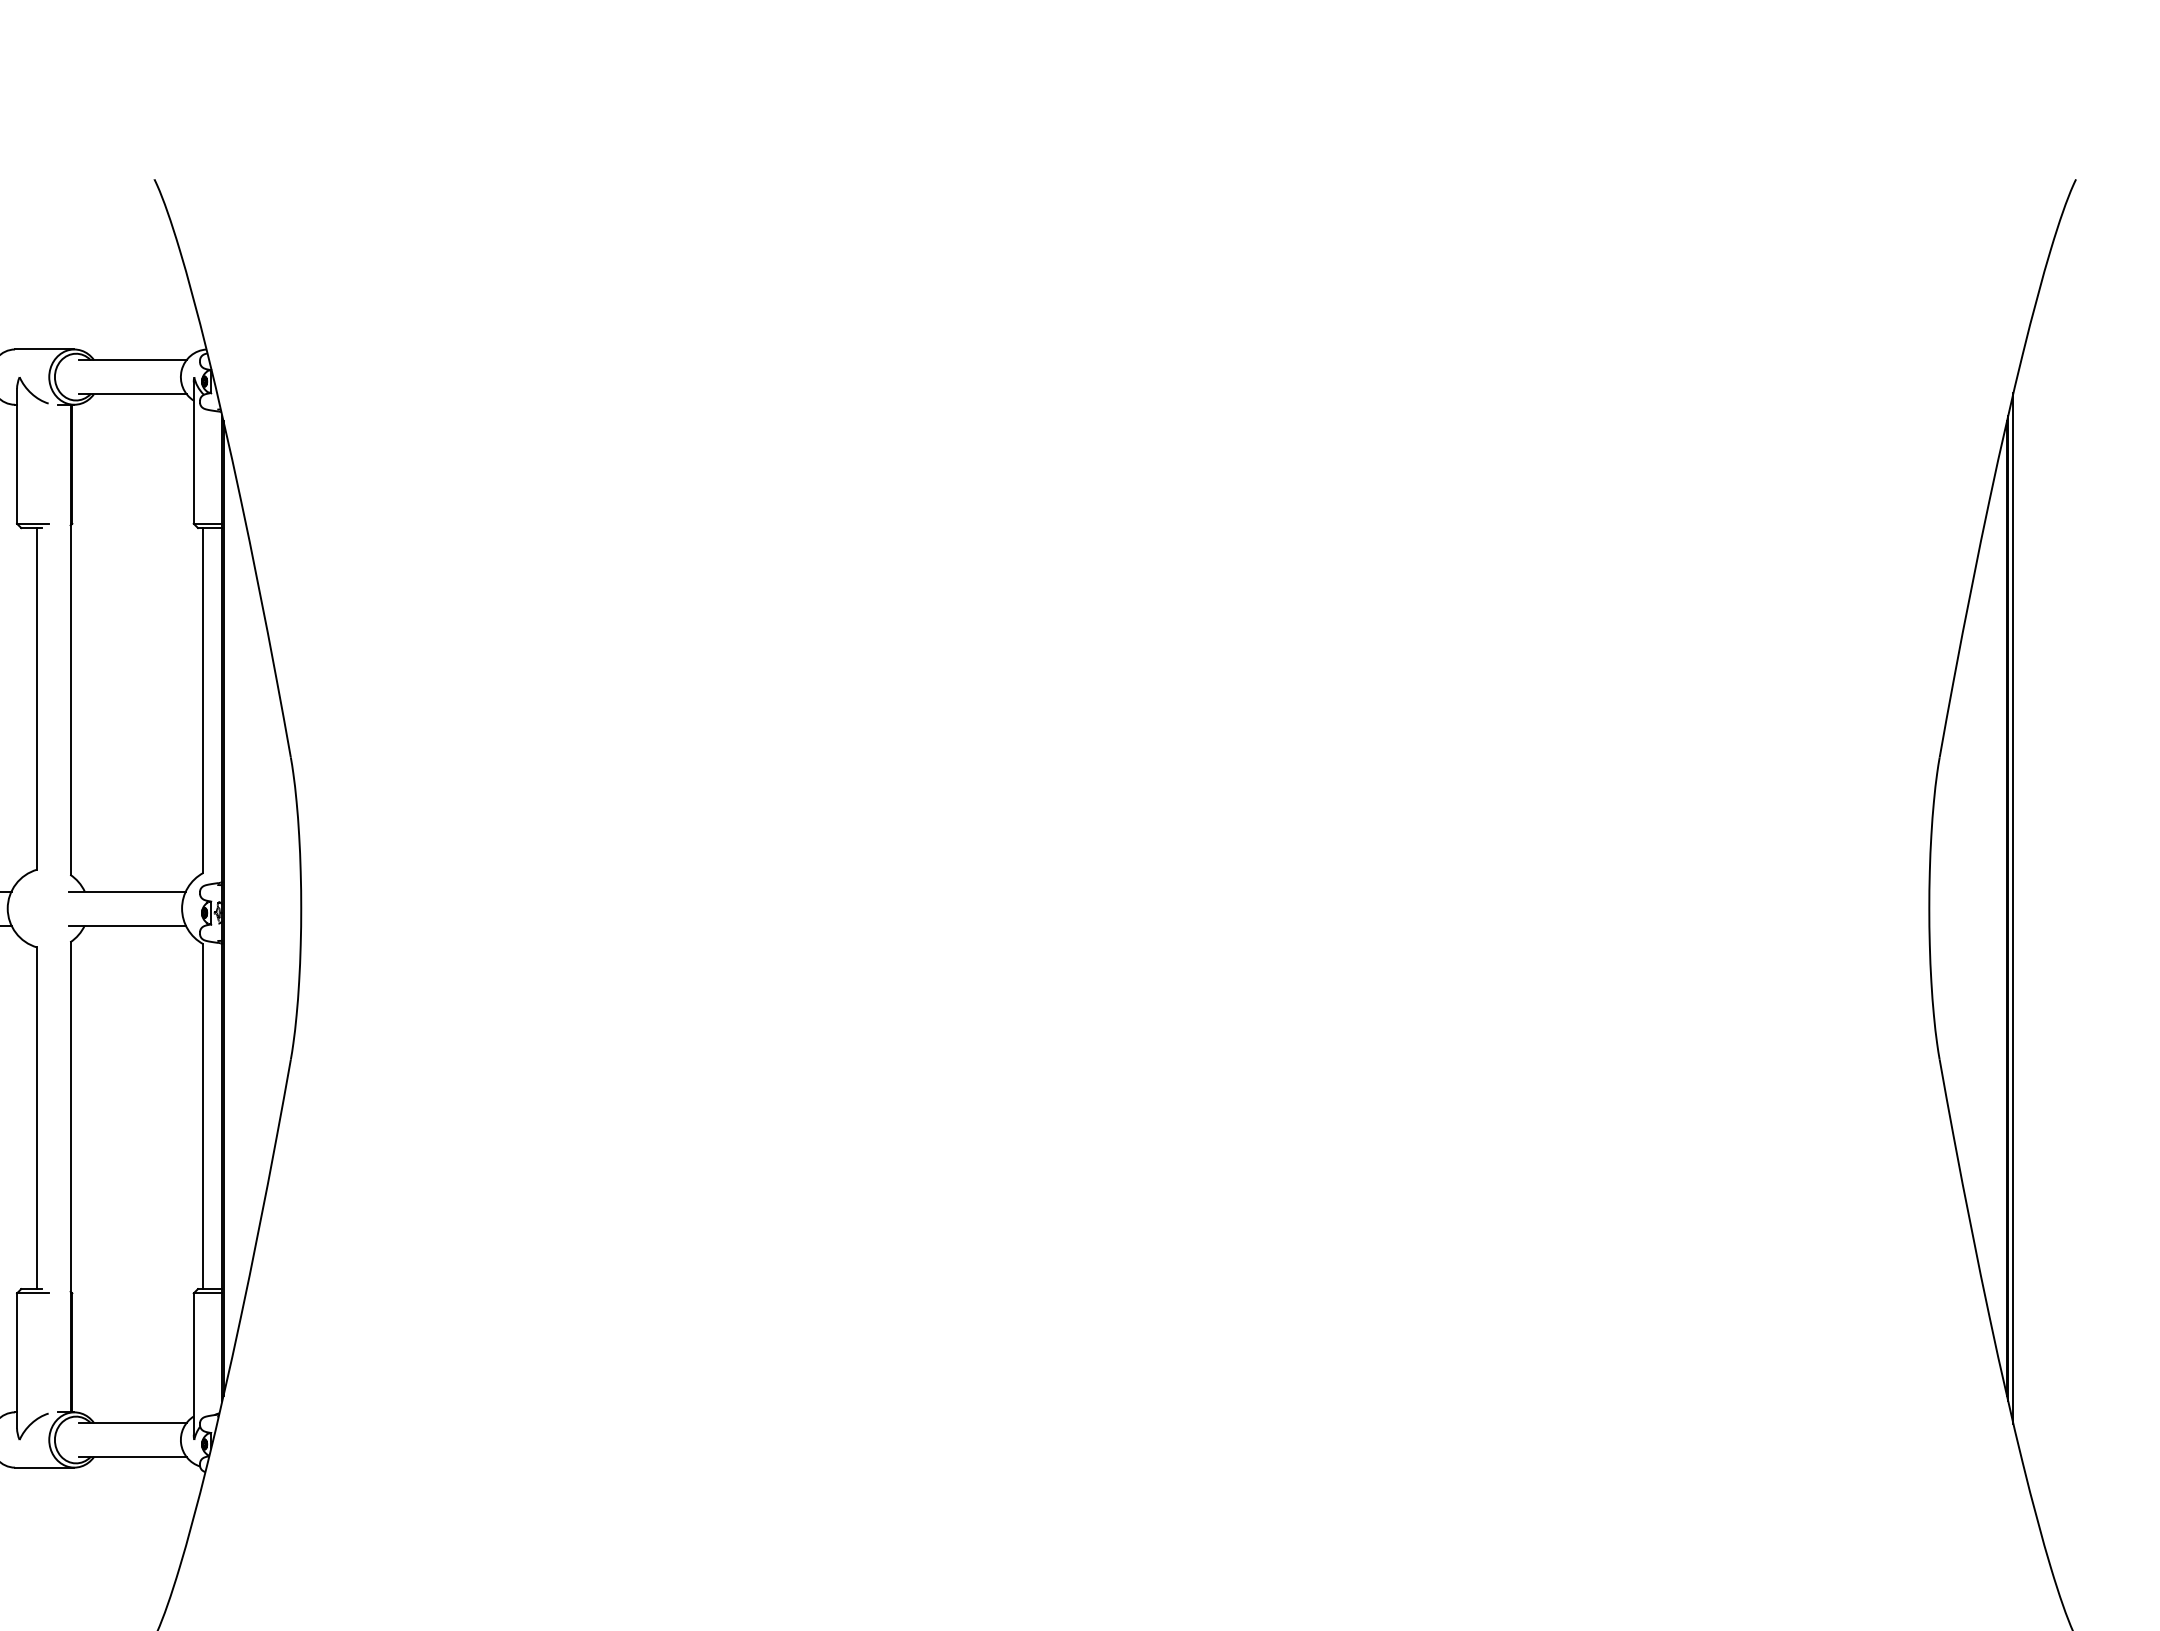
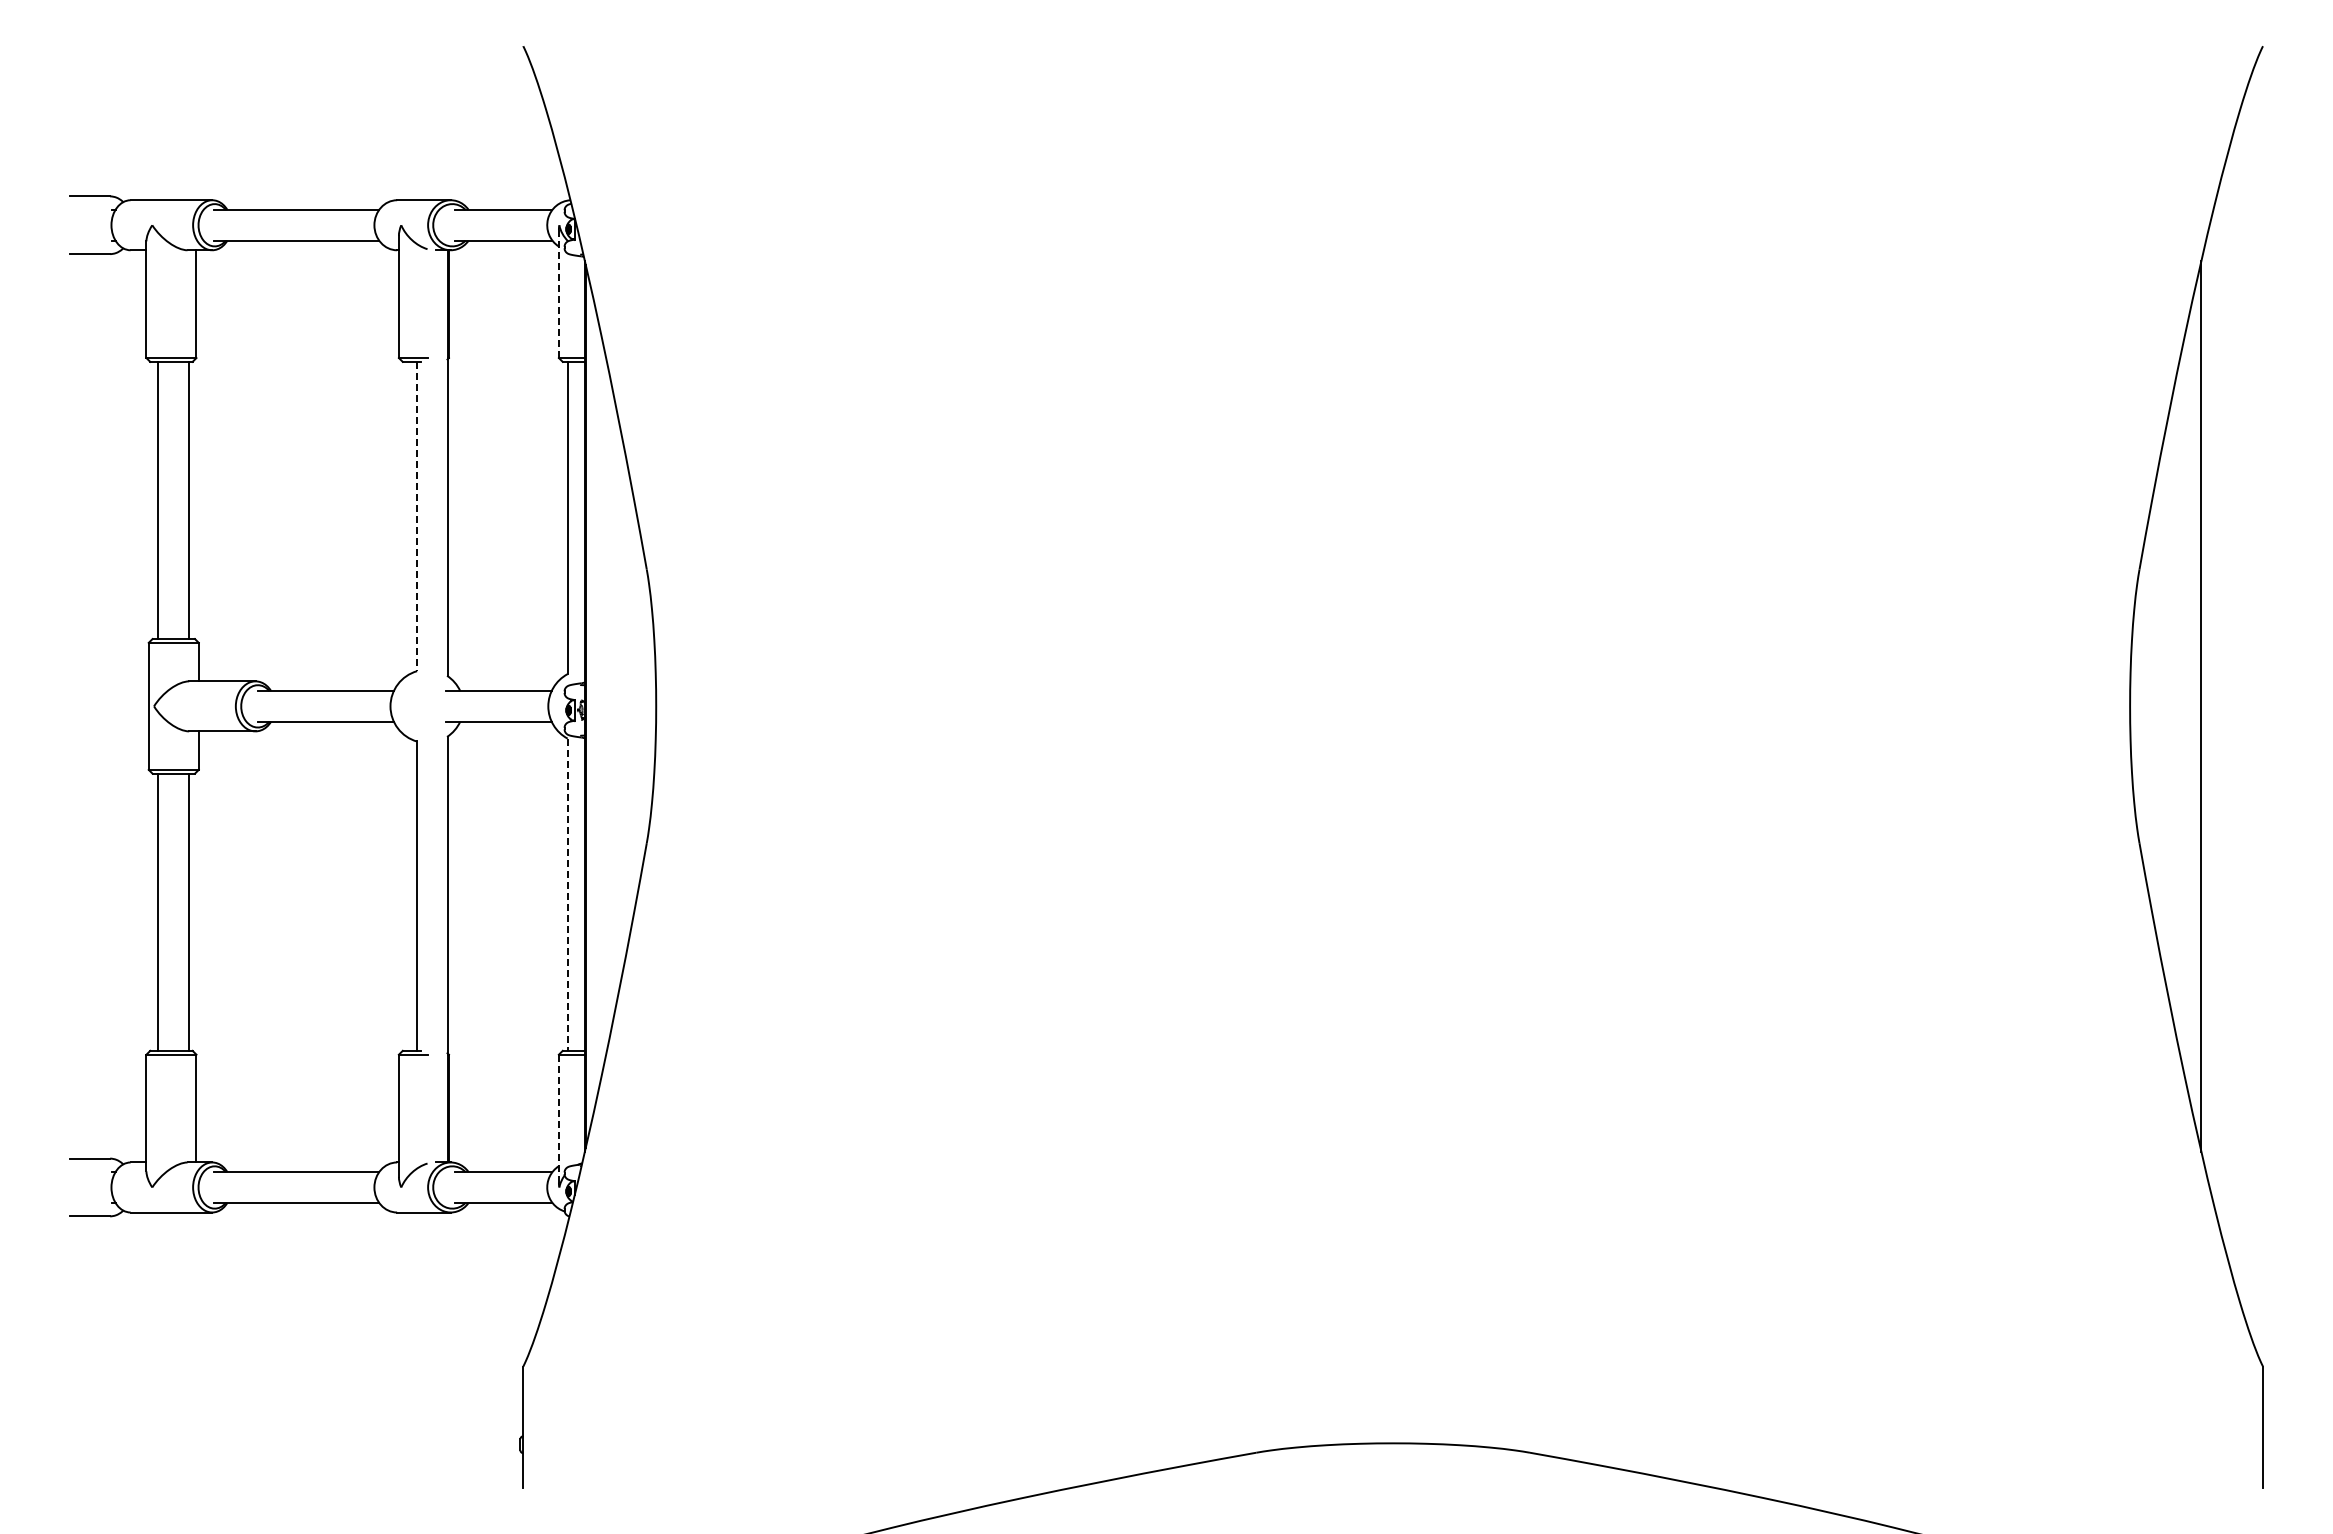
line: (193, 453) -> (558, 294), solid -> dashed
line: (36, 698) -> (416, 516), solid -> dashed
line: (2007, 907) -> (2200, 705), removed
line: (2013, 907) -> (2206, 705), removed
line: (203, 1117) -> (567, 895), solid -> dashed
line: (193, 1363) -> (558, 1118), solid -> dashed

